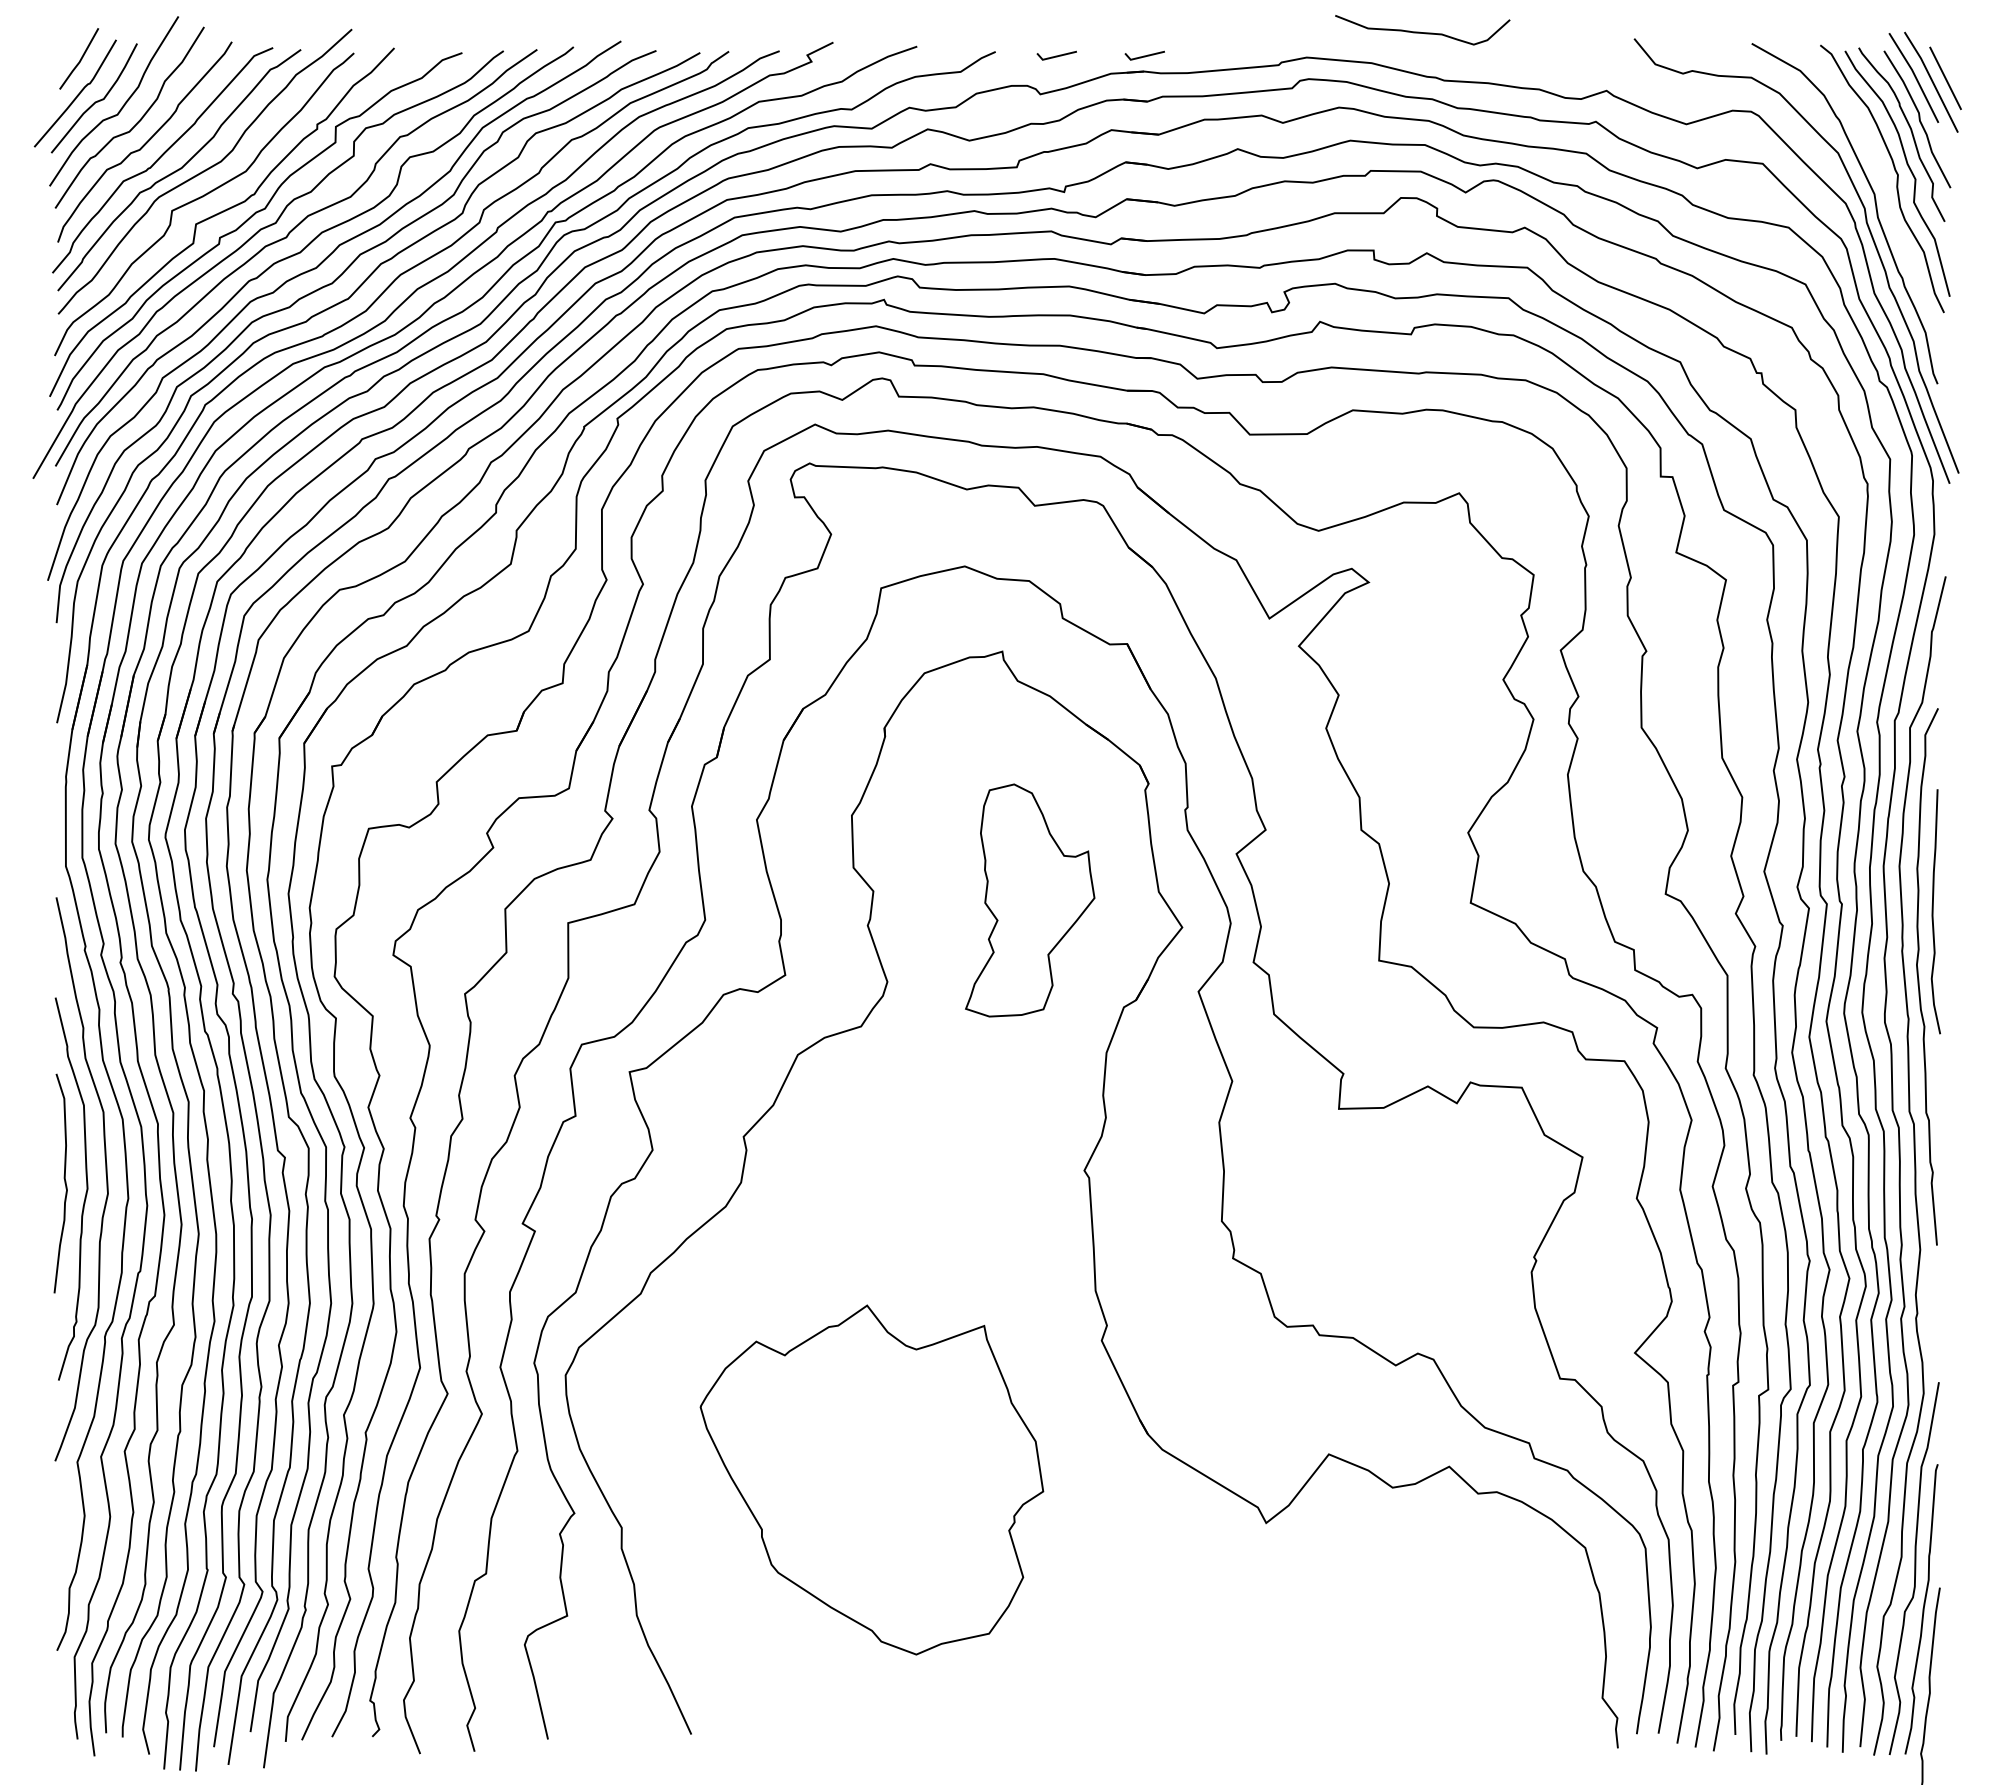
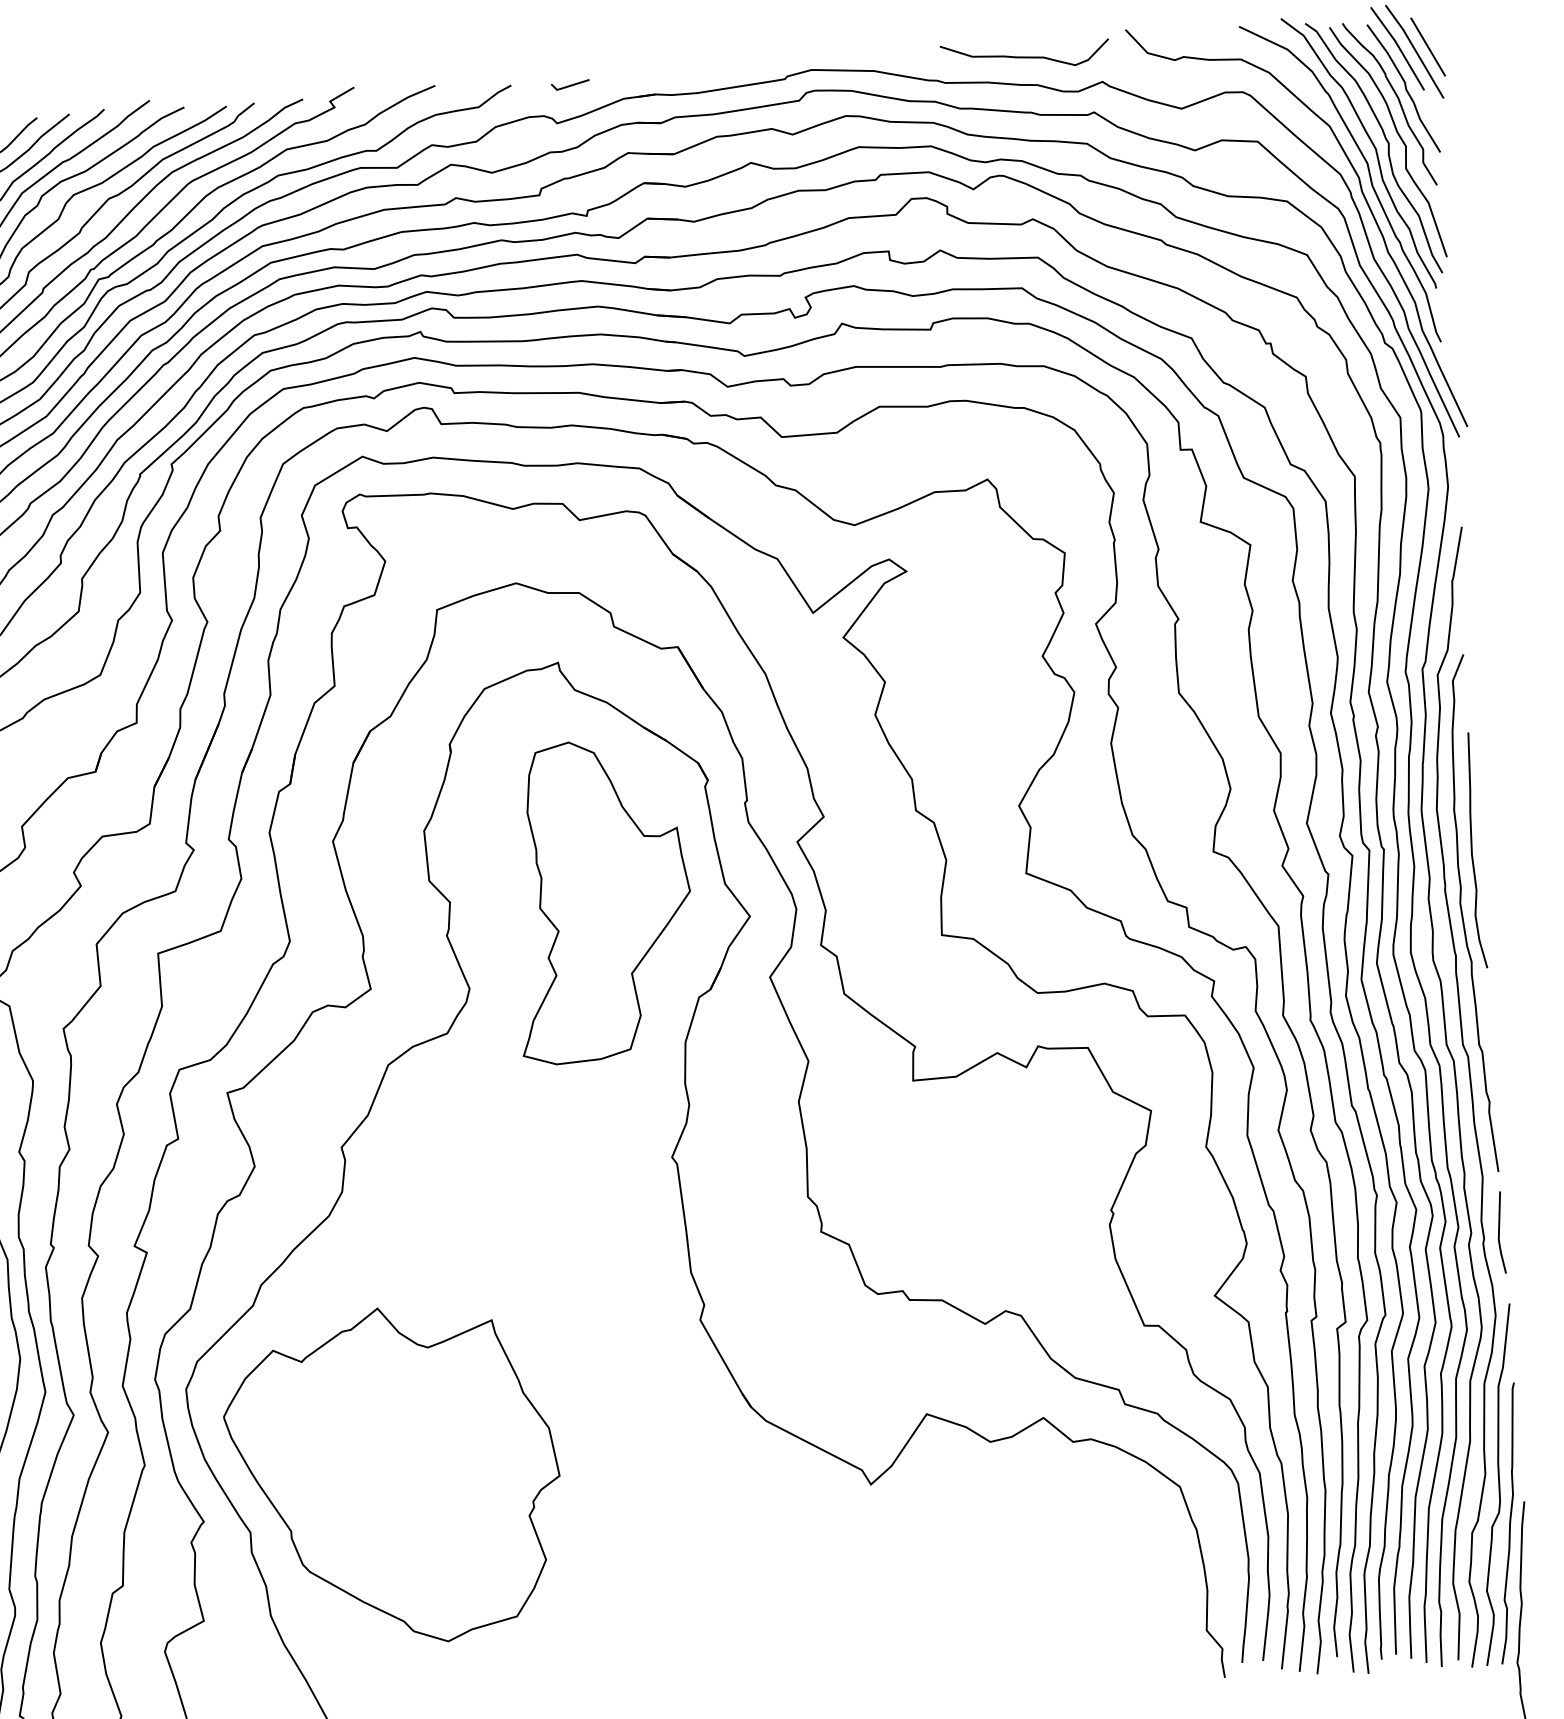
curve: (1422, 32) -> (1025, 56), moved
line: (1144, 55) -> (654, 78), removed
curve: (1881, 176) -> (1373, 145), added
part: (1029, 900) -> (601, 900), size x1.43
line: (1934, 1307) -> (1500, 1231), added
part: (871, 1479) -> (393, 1475), moved

